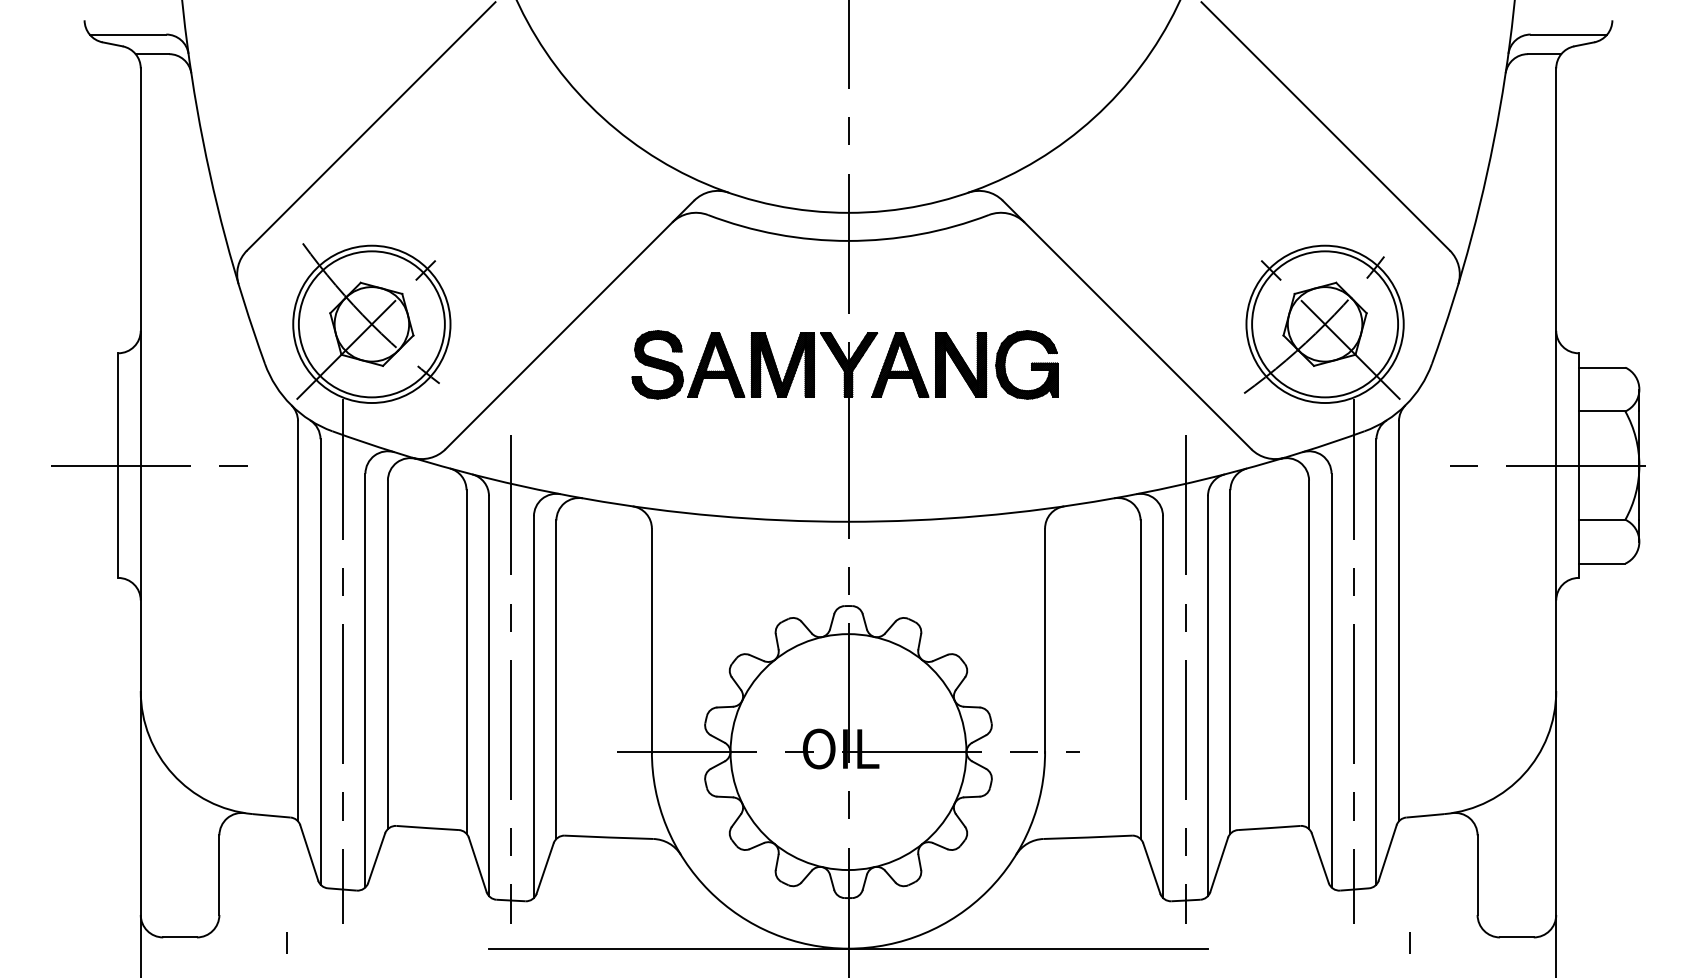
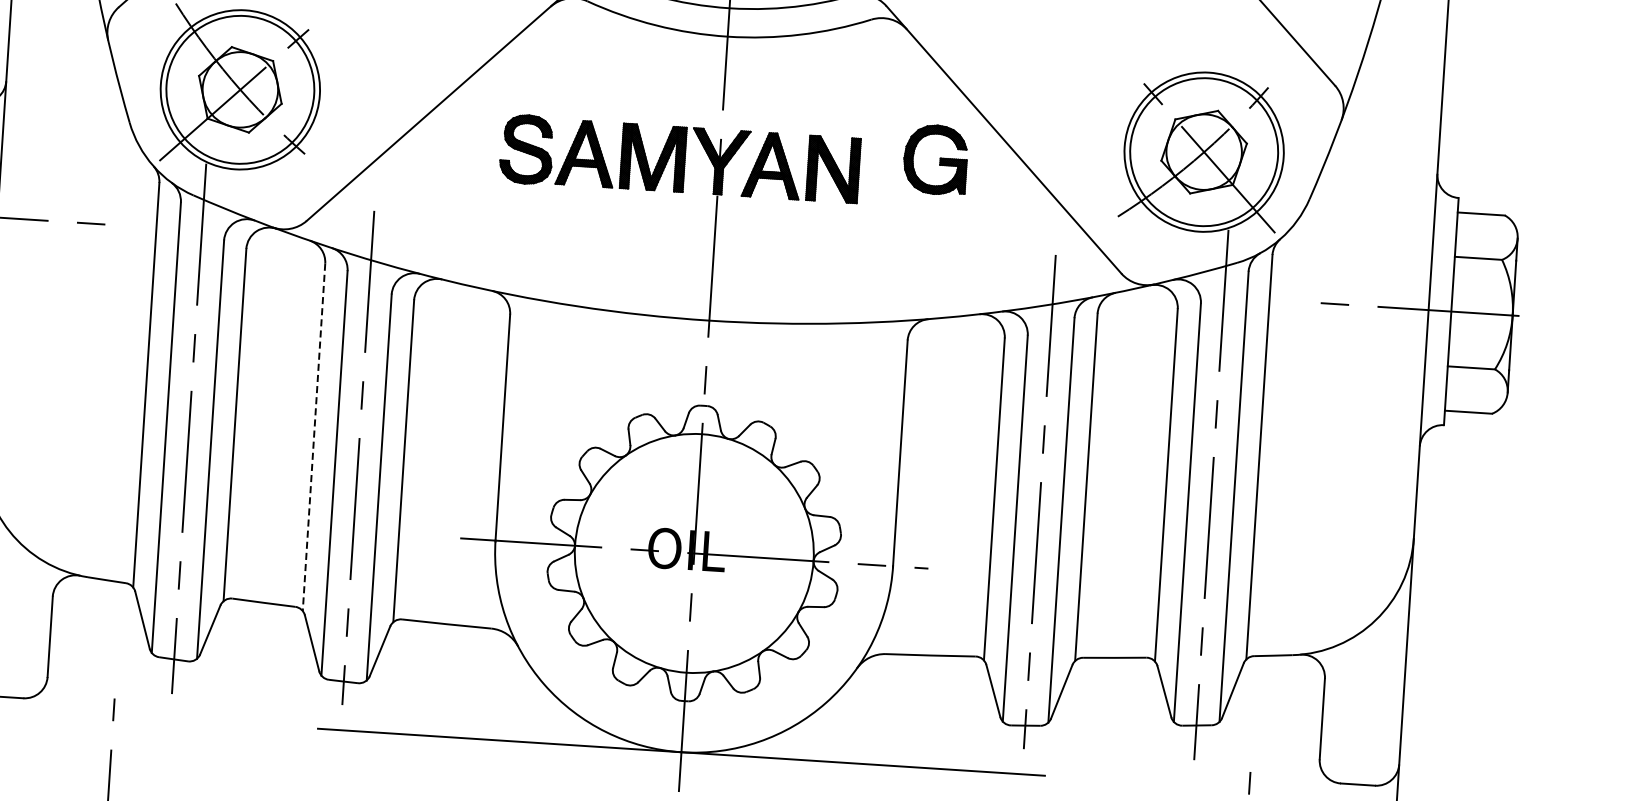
part: (1026, 364) -> (935, 159), moved
line: (466, 661) -> (314, 436), solid -> dashed

